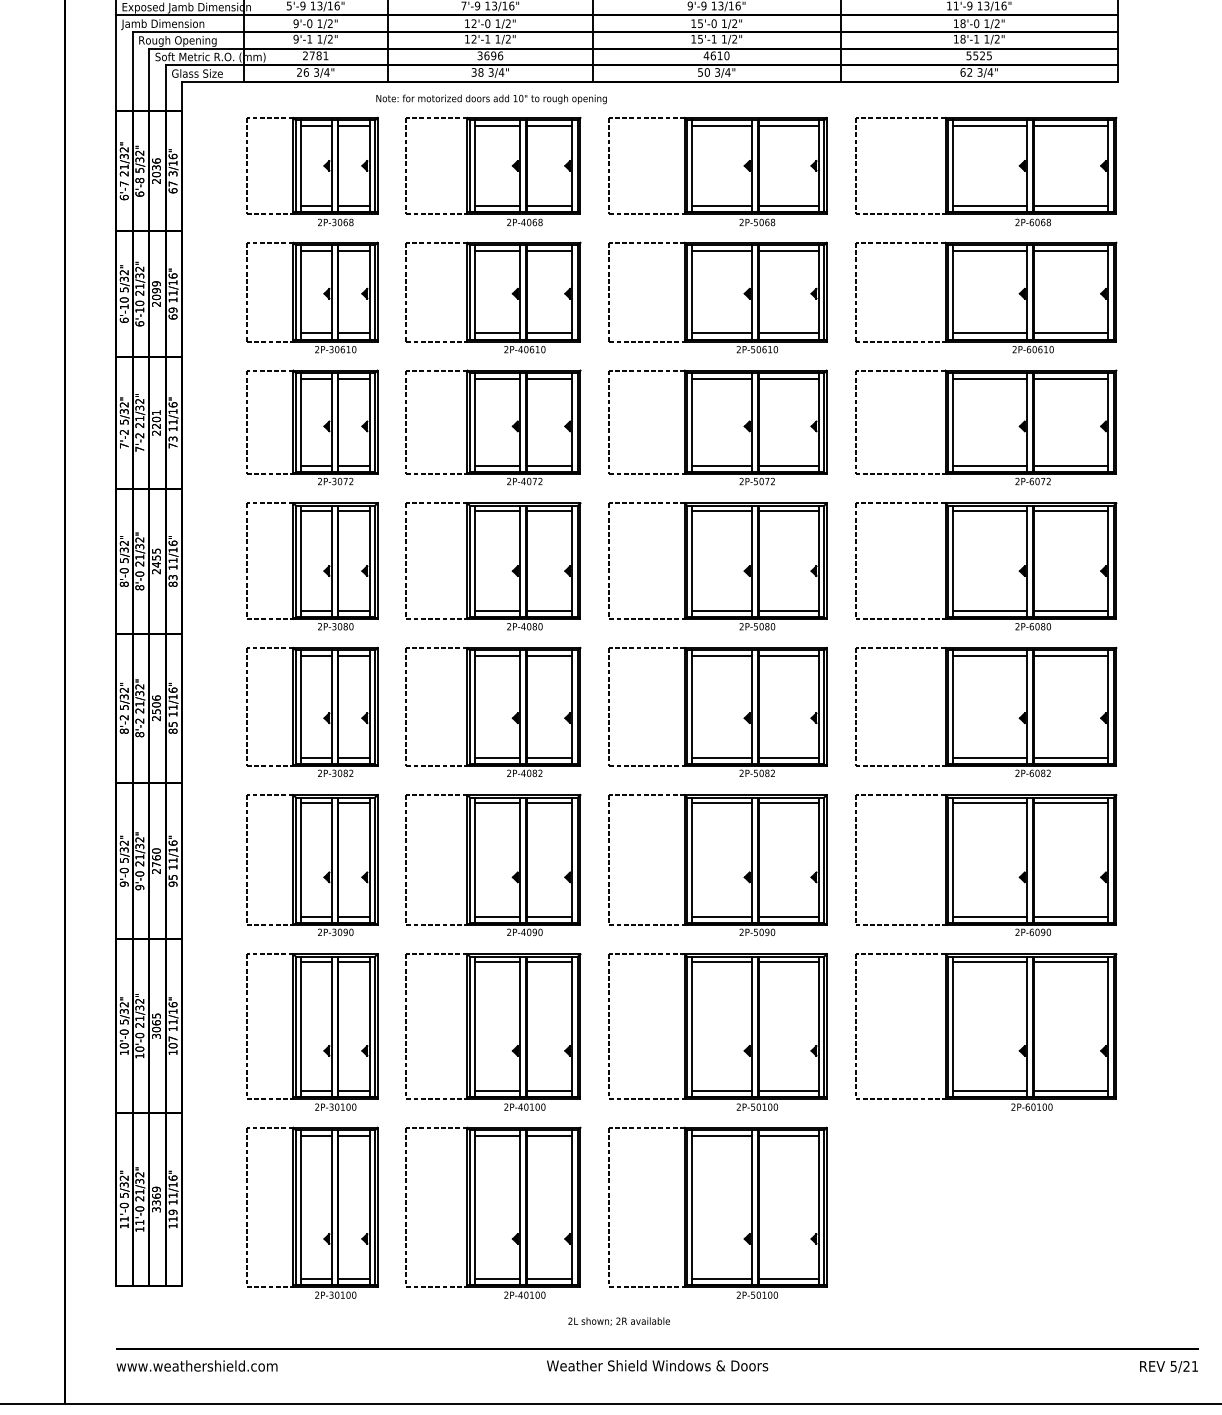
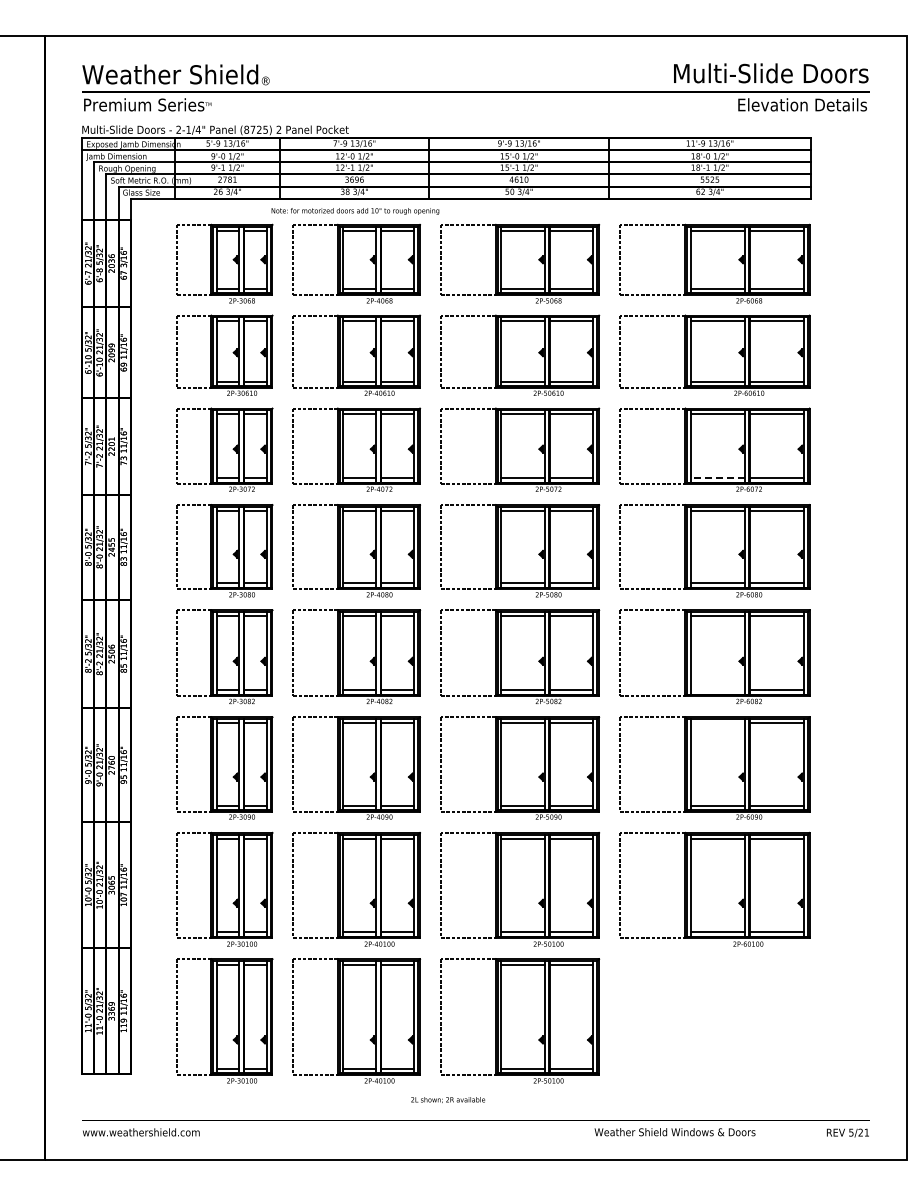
line: (989, 466) -> (717, 478), solid -> dashed
line: (989, 758) -> (717, 690), removed
line: (989, 803) -> (717, 723), removed
text: (656, 1366) -> (674, 1132), moved

